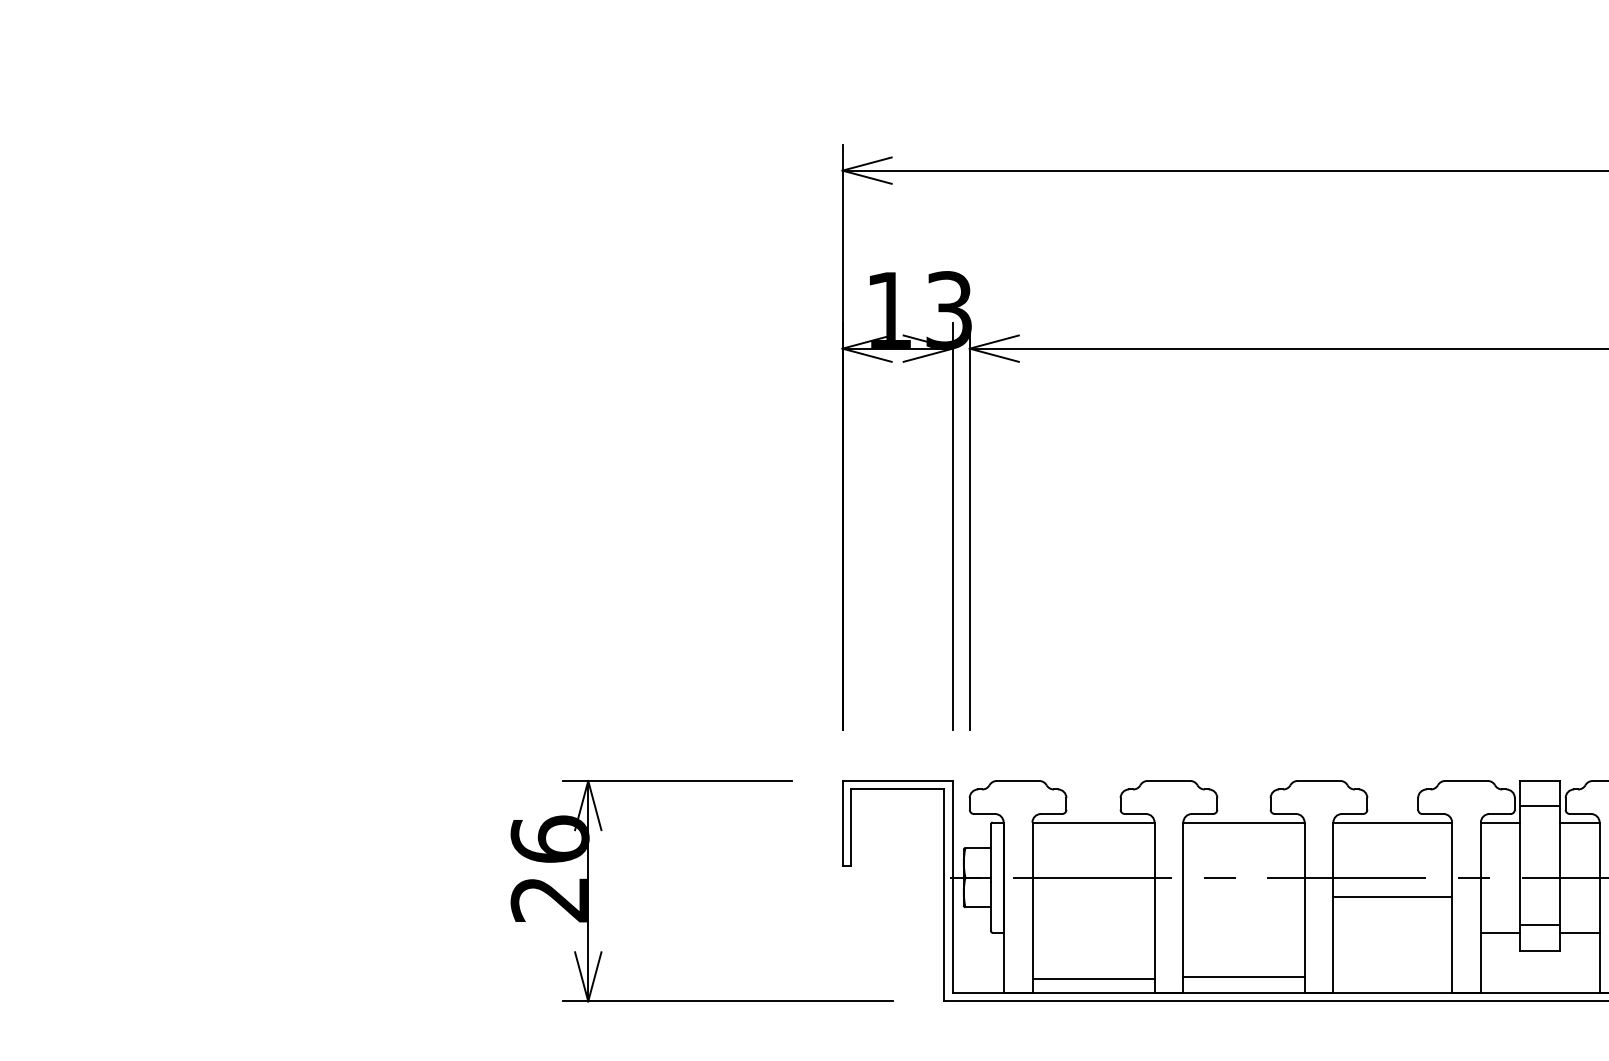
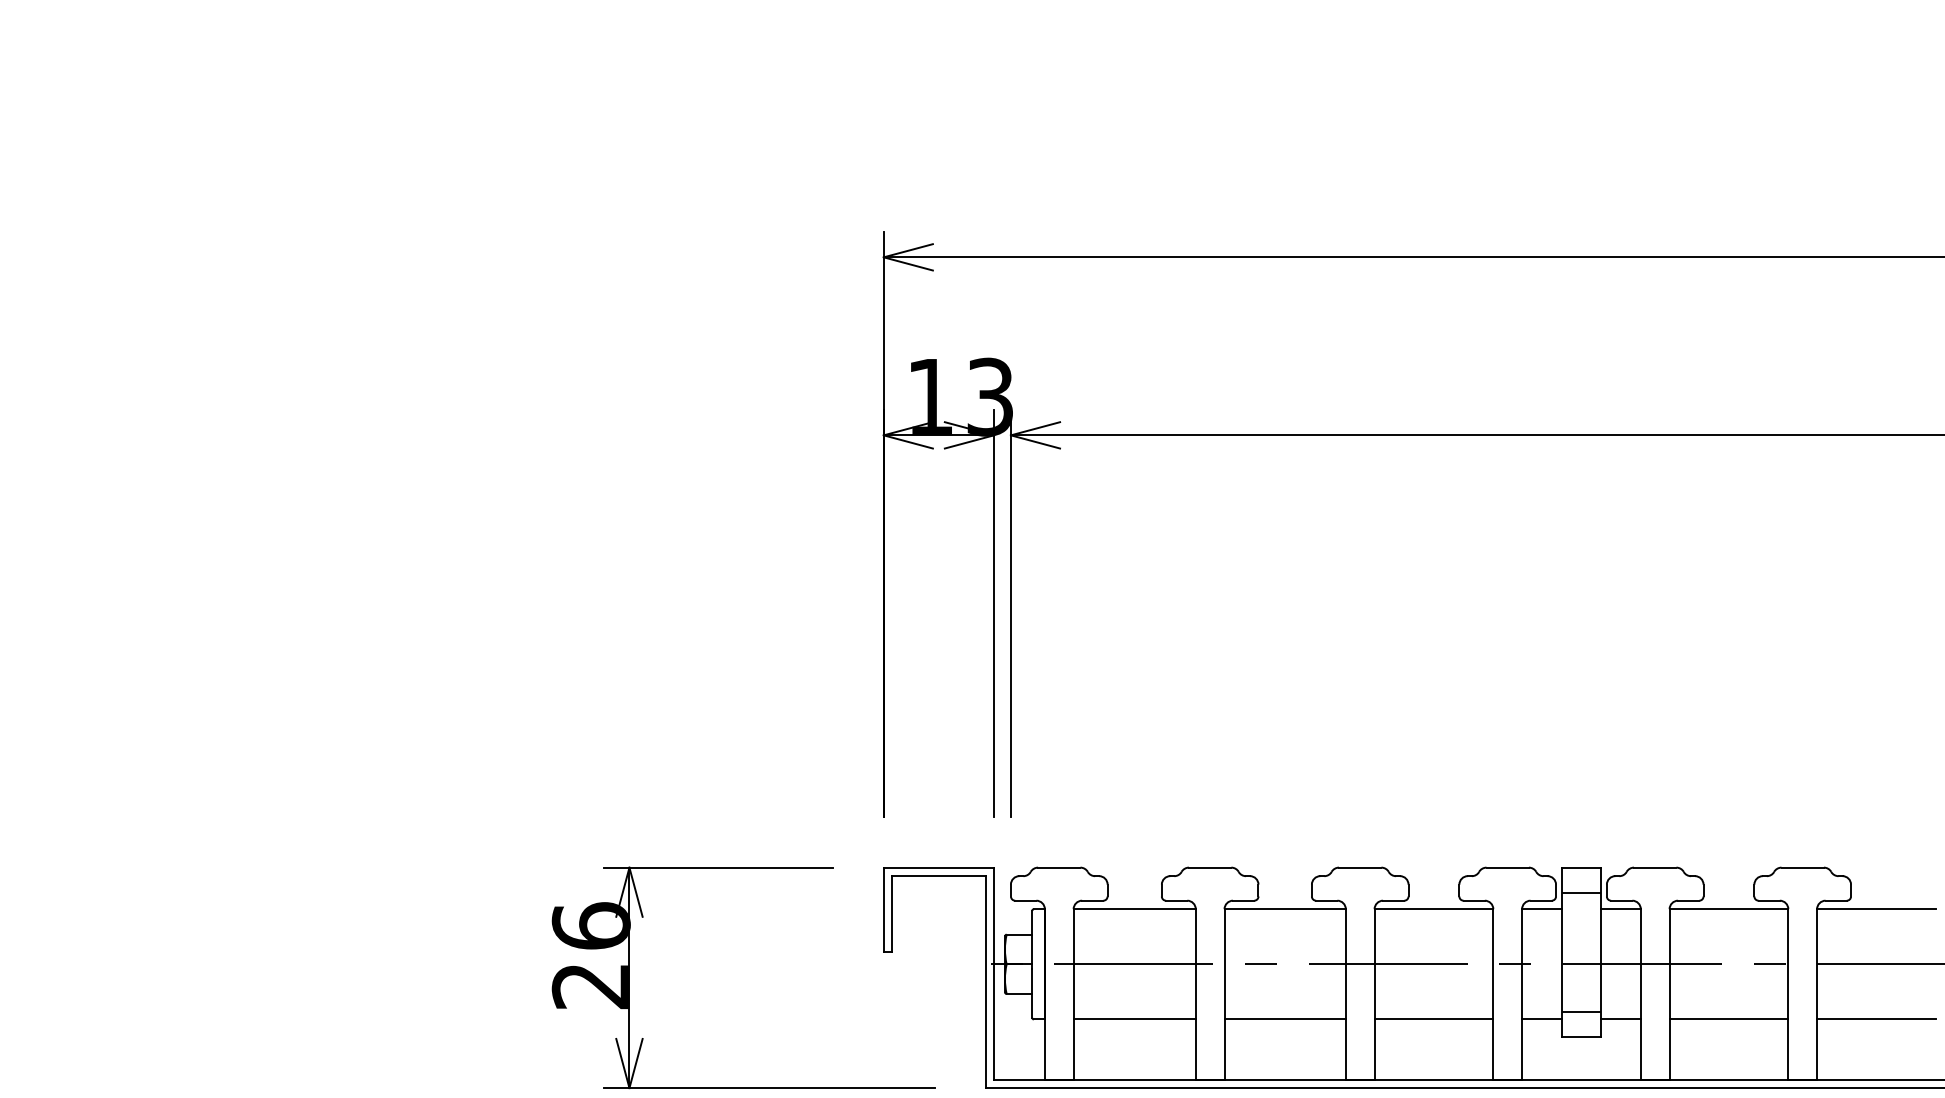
line: (1392, 896) -> (1433, 1019), moved
line: (1243, 976) -> (1284, 1019), moved
line: (1093, 978) -> (1134, 1019), moved

